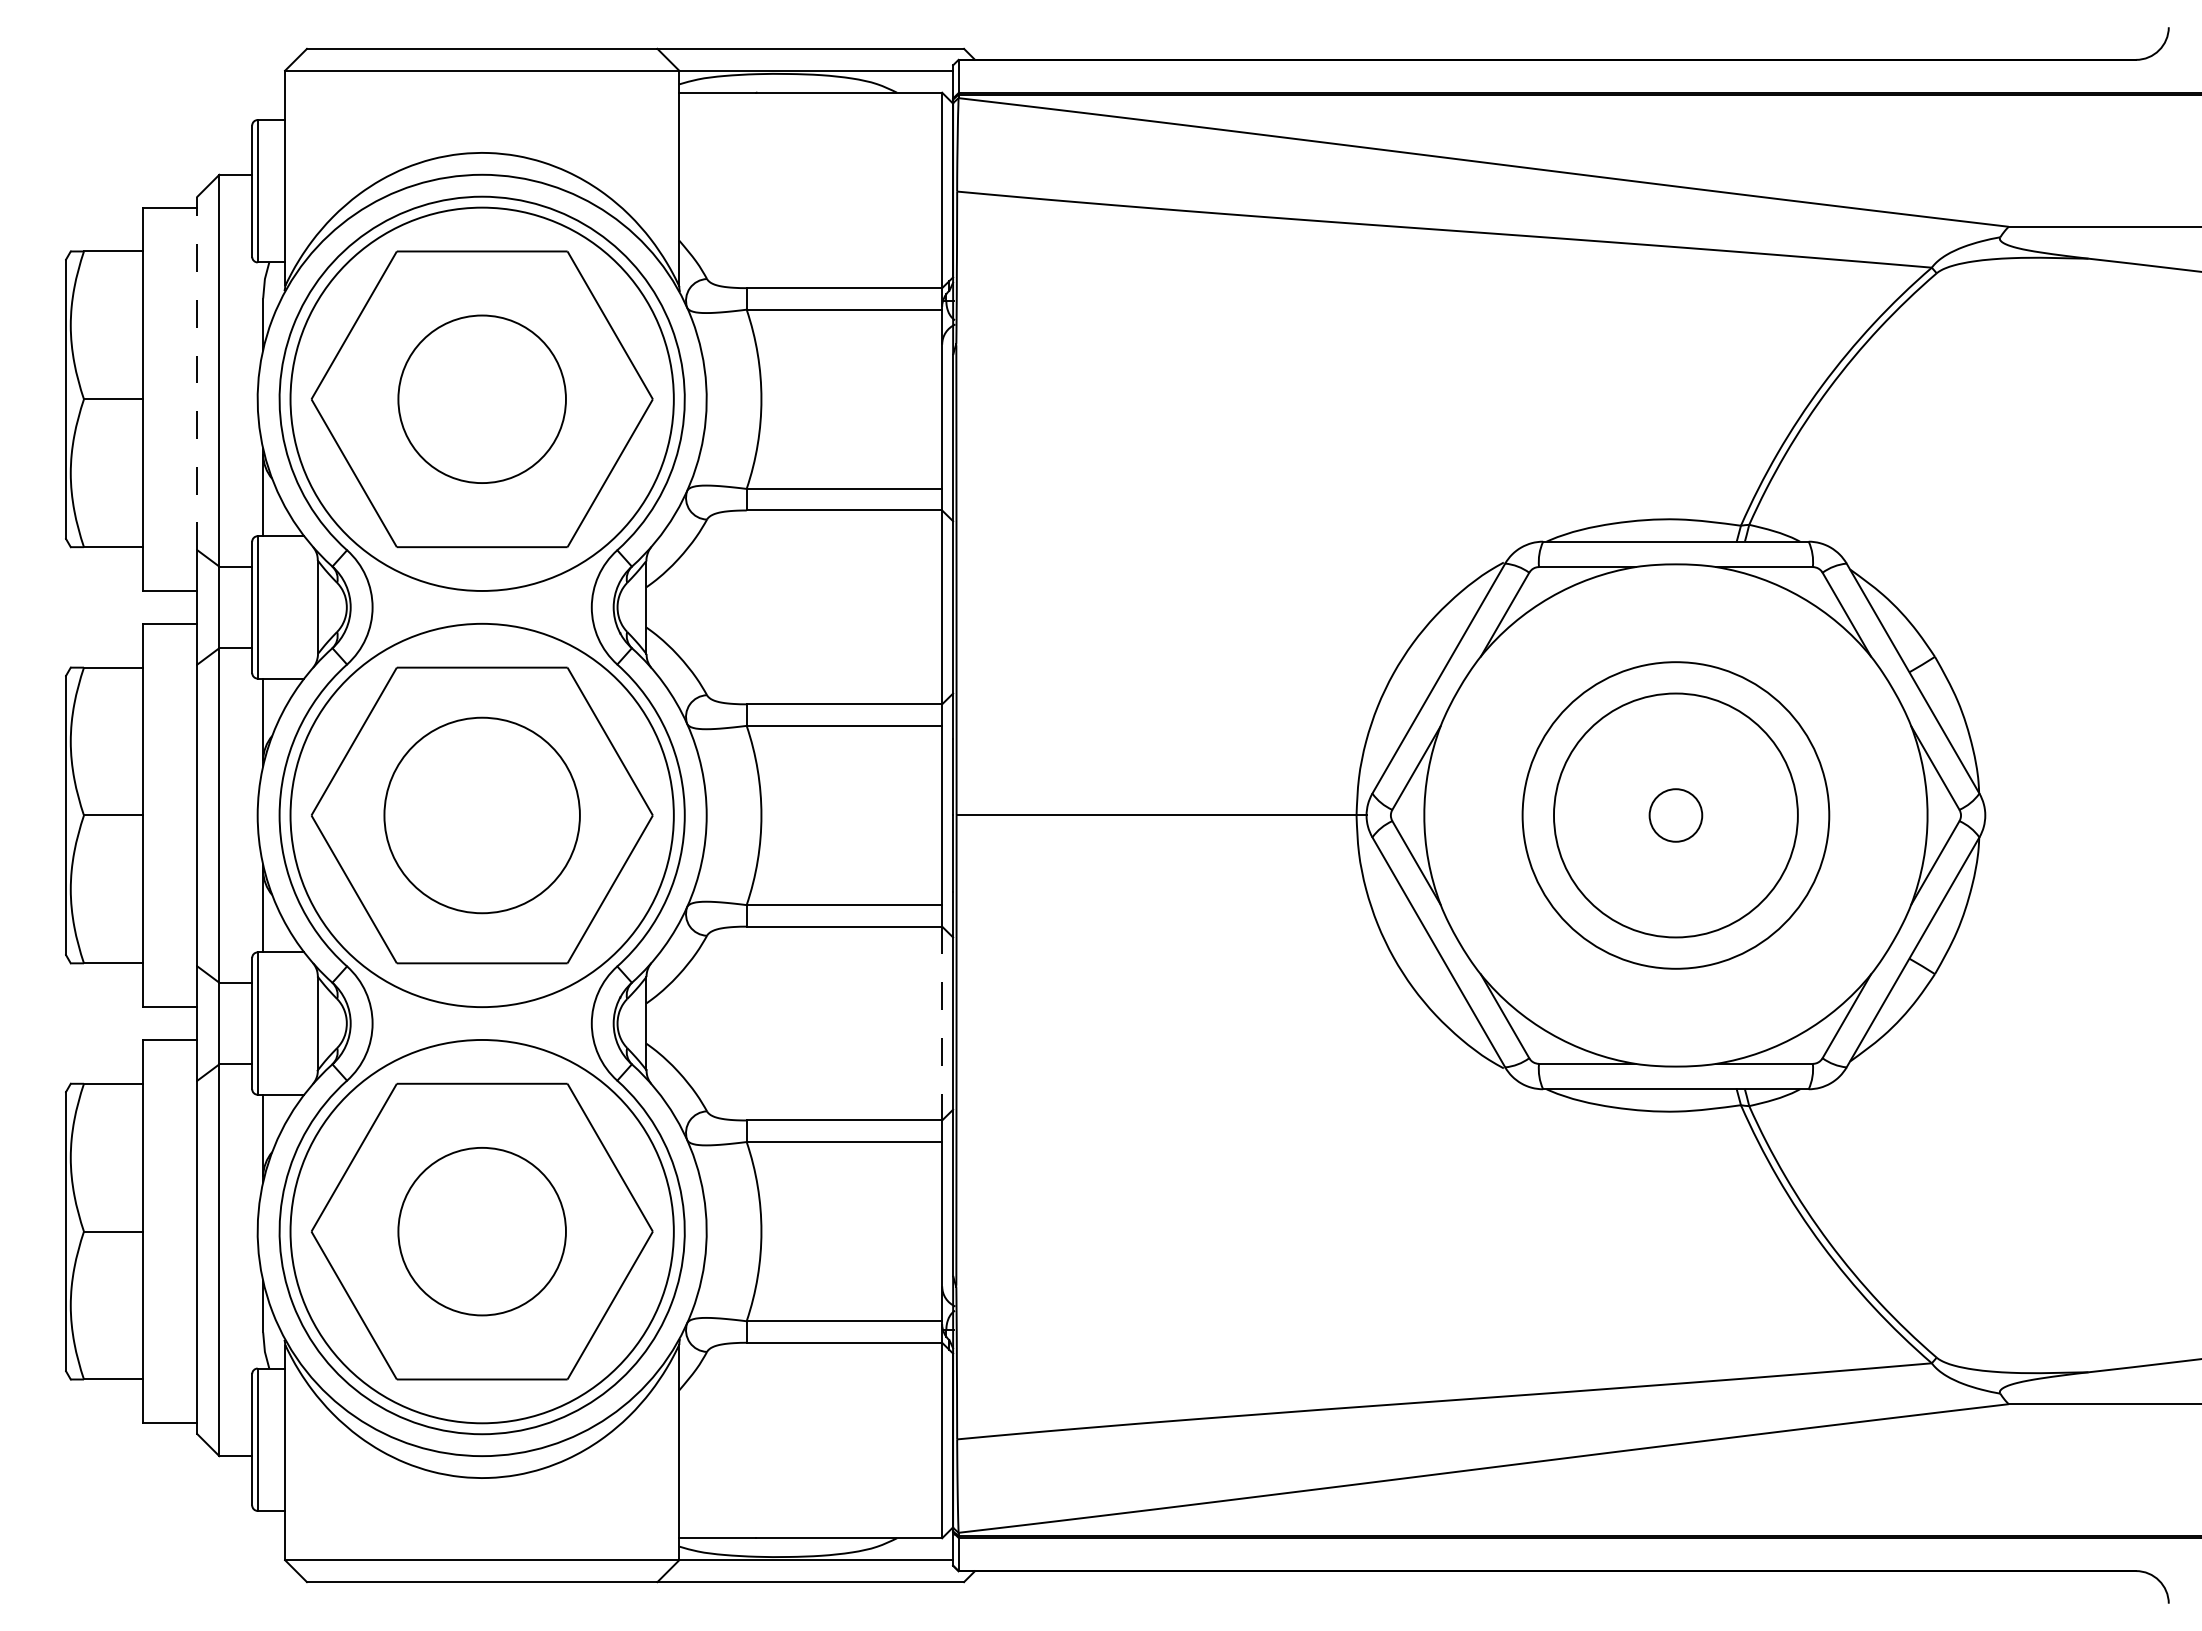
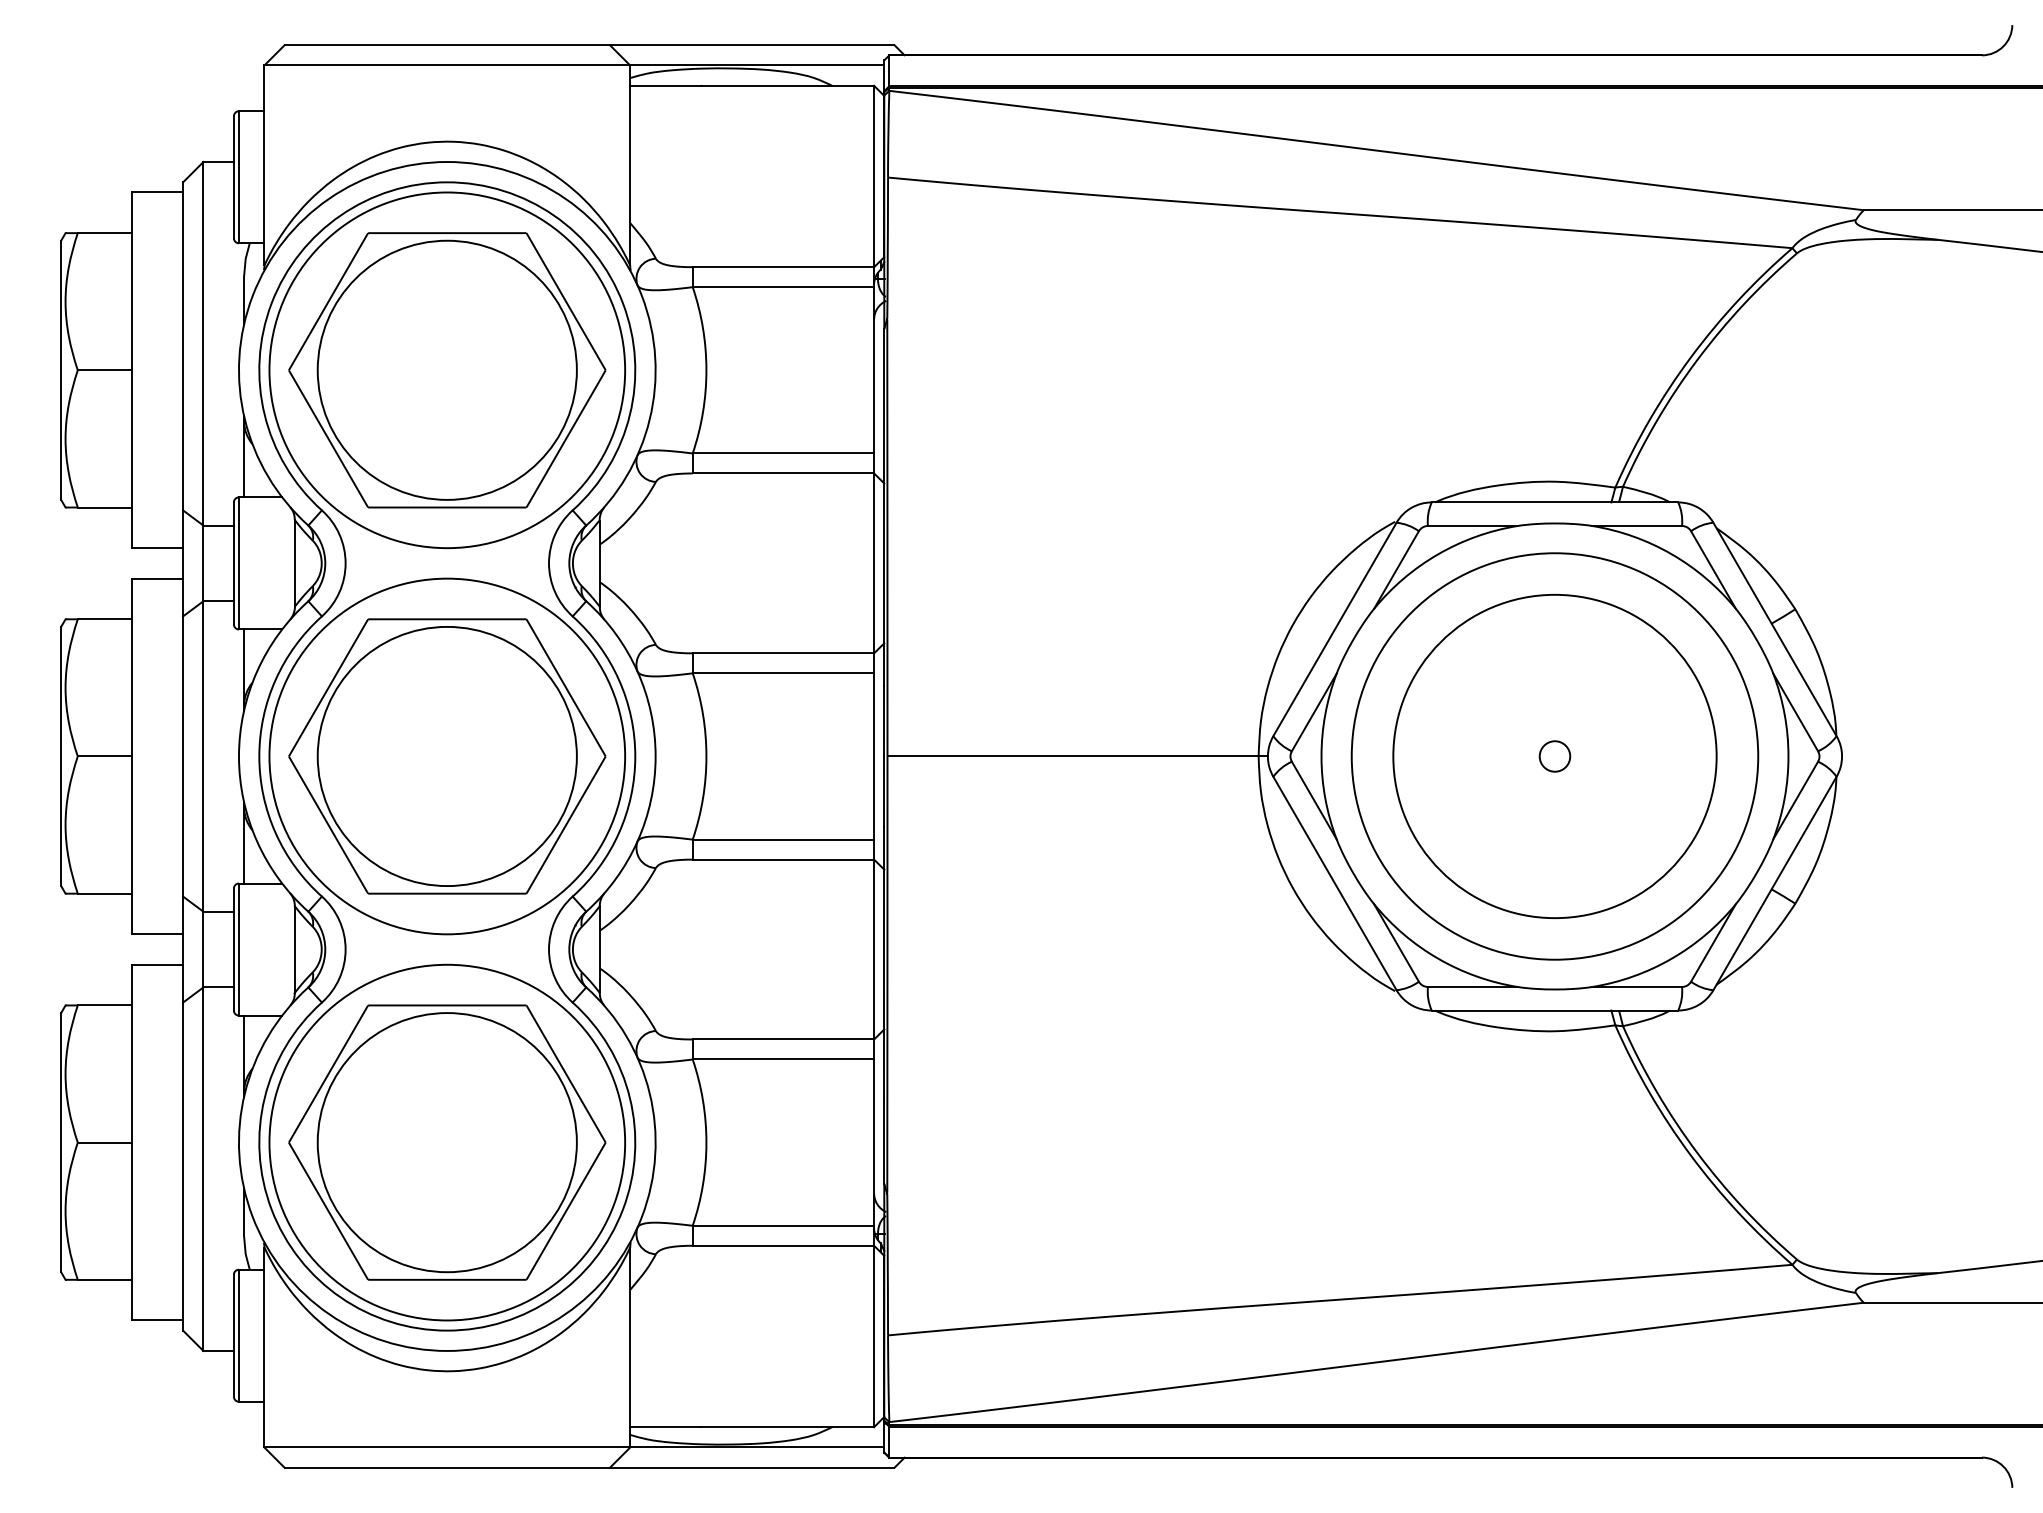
line: (197, 373) -> (183, 346), dashed -> solid
circle: (481, 398) -> (446, 369), size x1.67
circle: (481, 815) -> (446, 756), size x1.43
circle: (1675, 815) -> (1554, 756), size x0.62
circle: (1675, 815) -> (1554, 756), size x1.43
circle: (1675, 815) -> (1554, 756), size x1.43
line: (942, 1023) -> (874, 949), dashed -> solid
circle: (481, 1231) -> (446, 1142), size x1.67

